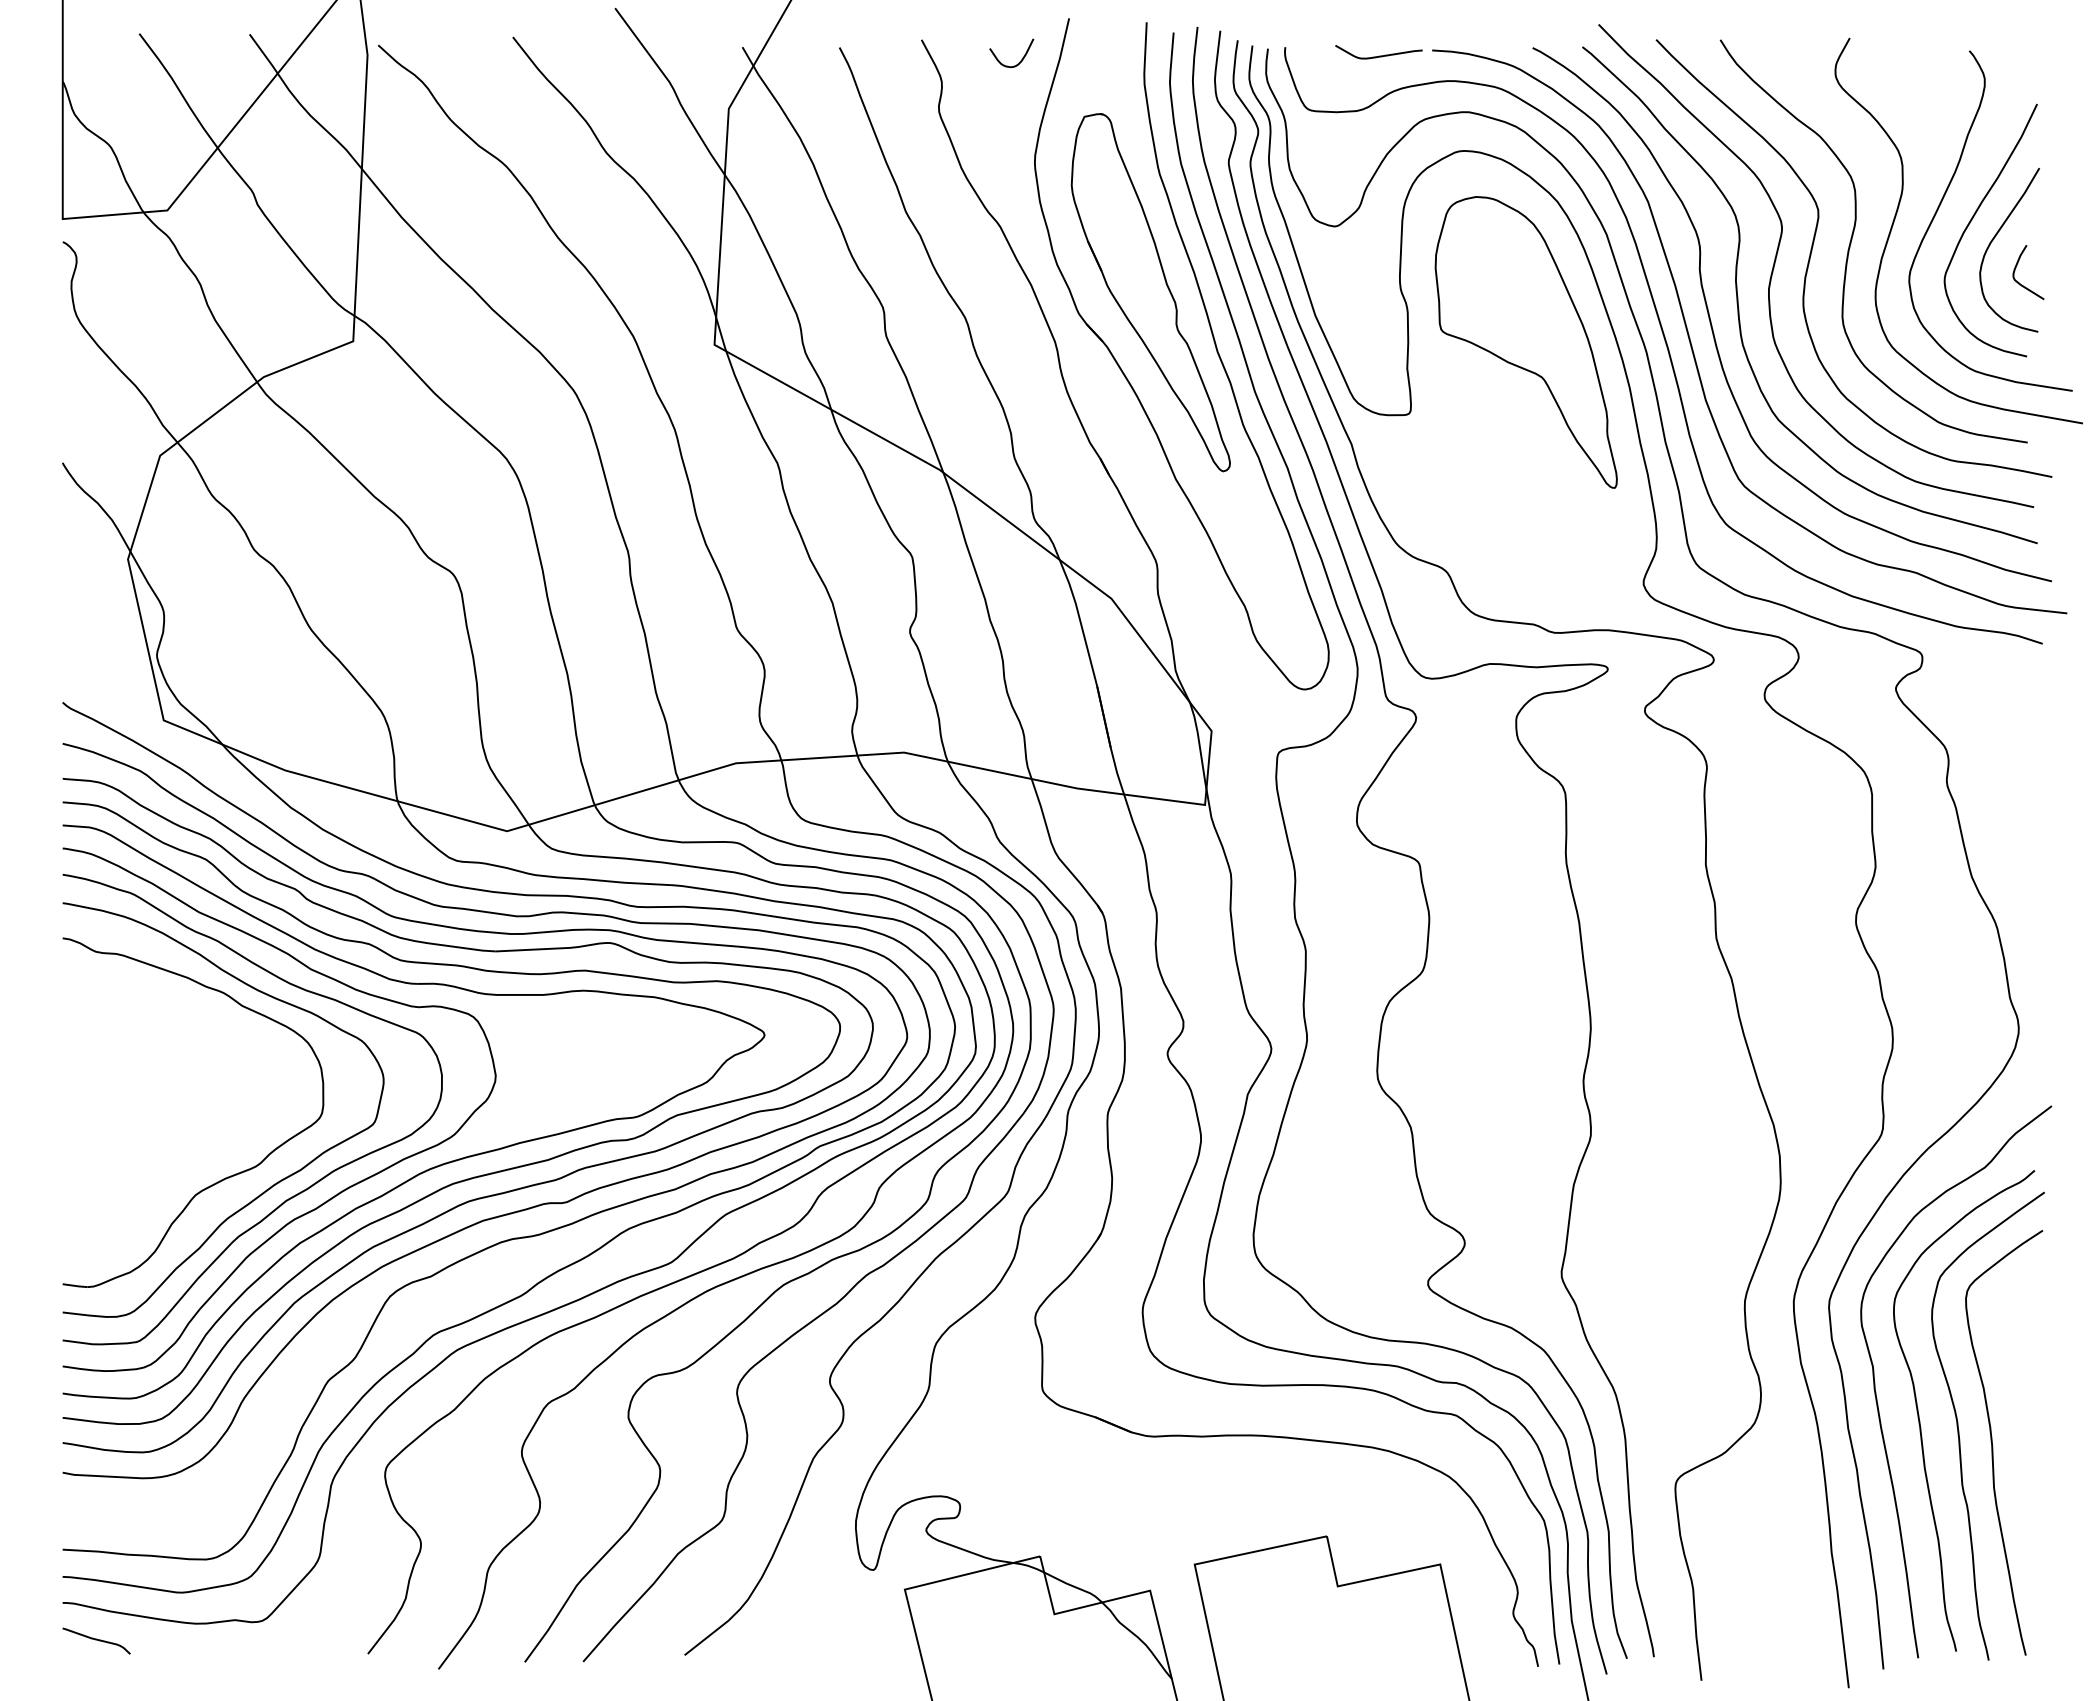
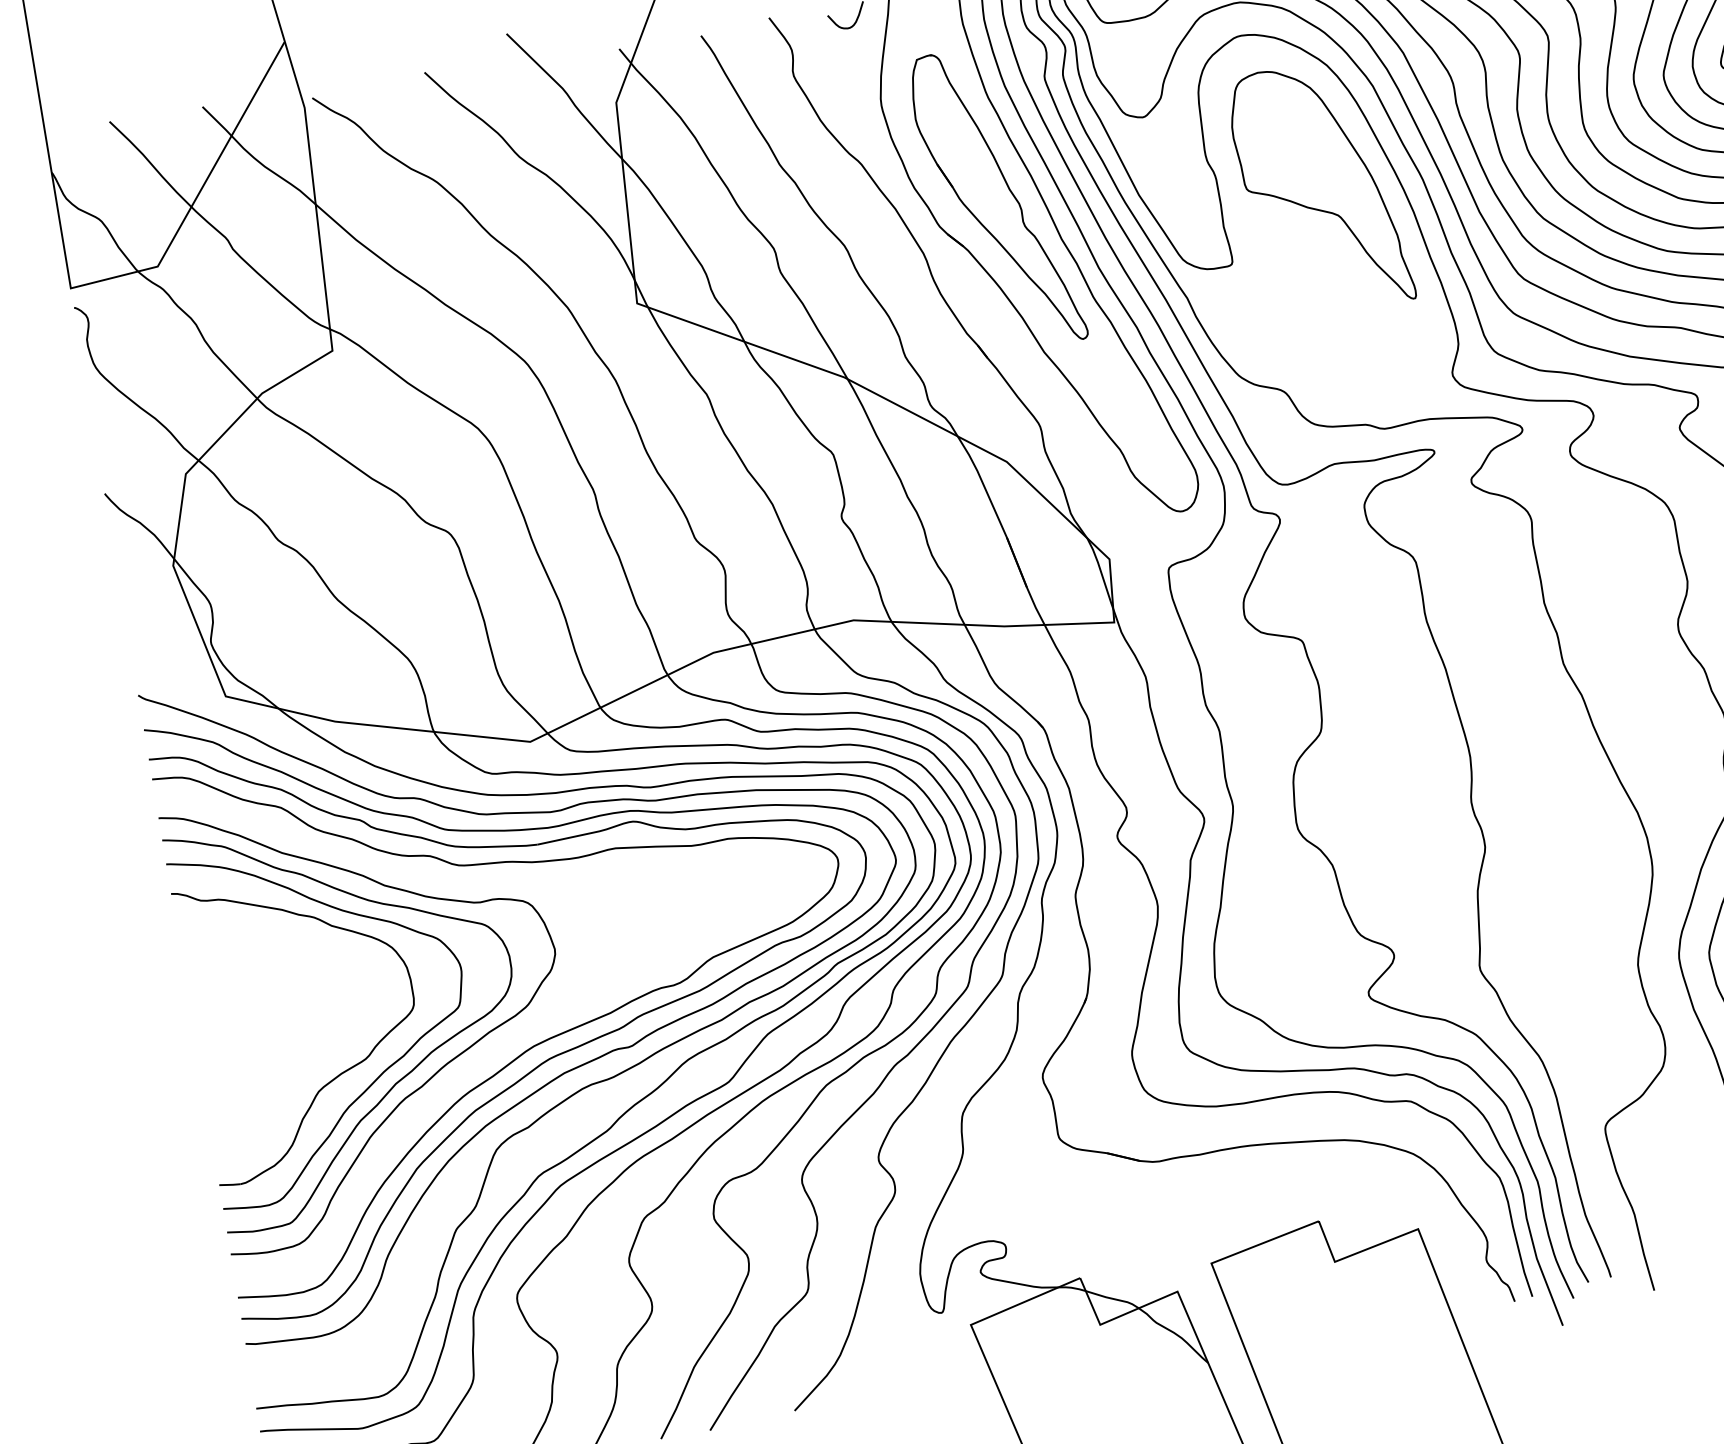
part: (436, 1165) -> (517, 1033), removed

